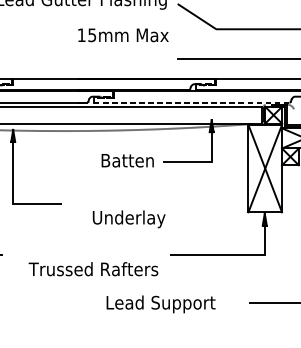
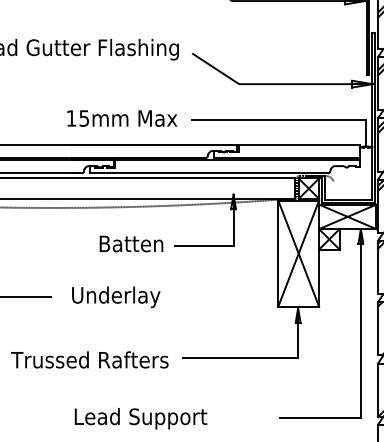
text: (123, 35) -> (122, 118), moved
line: (191, 102) -> (209, 173), dashed -> solid
text: (129, 219) -> (116, 297), moved
text: (93, 268) -> (89, 359), moved
text: (160, 304) -> (140, 418), moved

